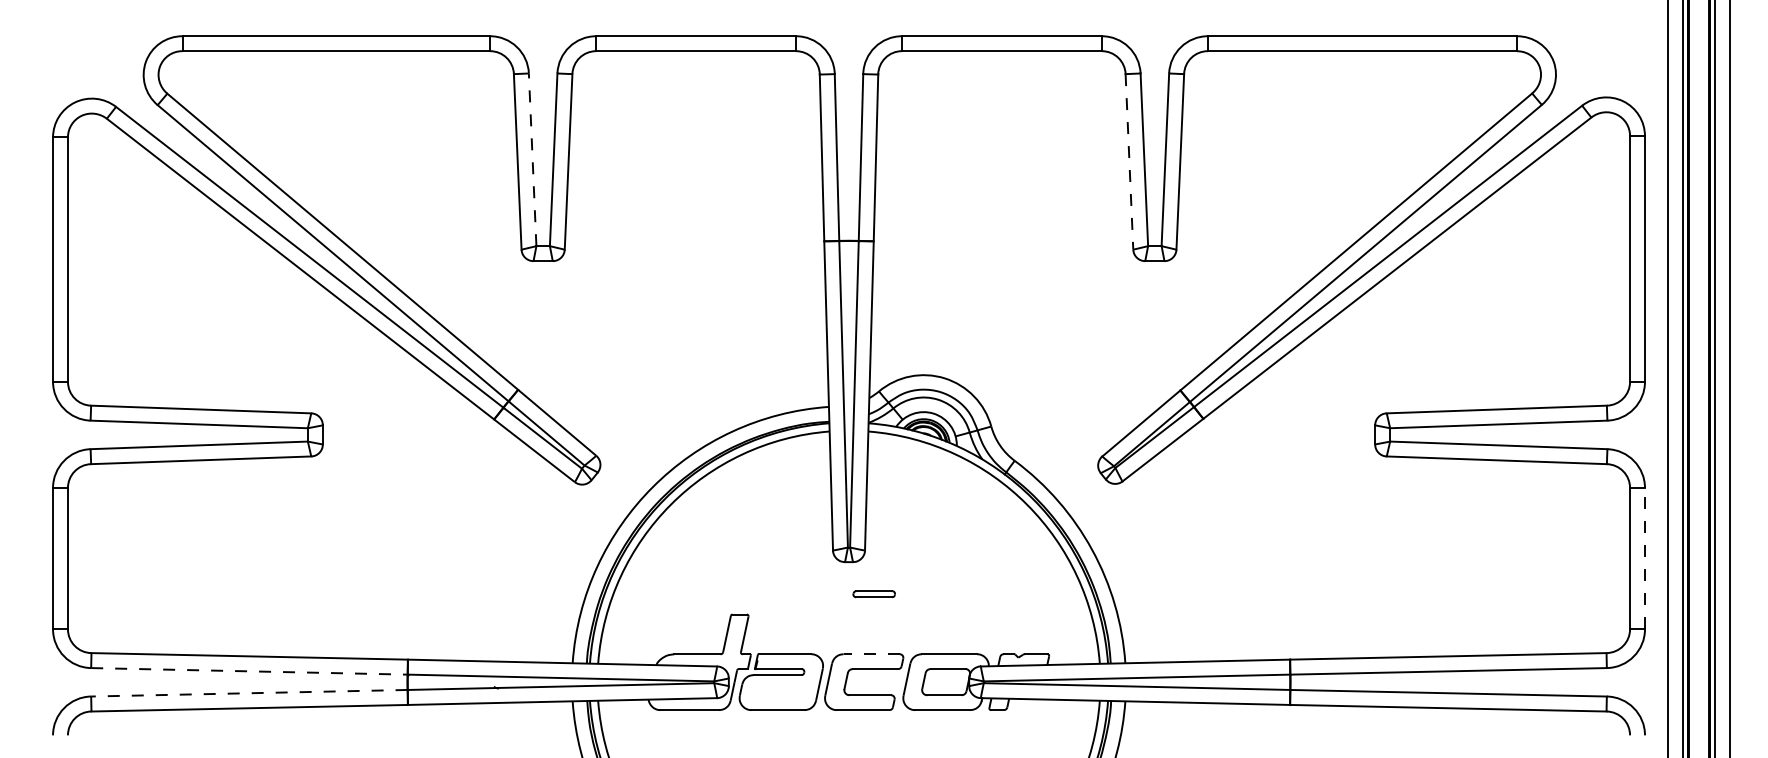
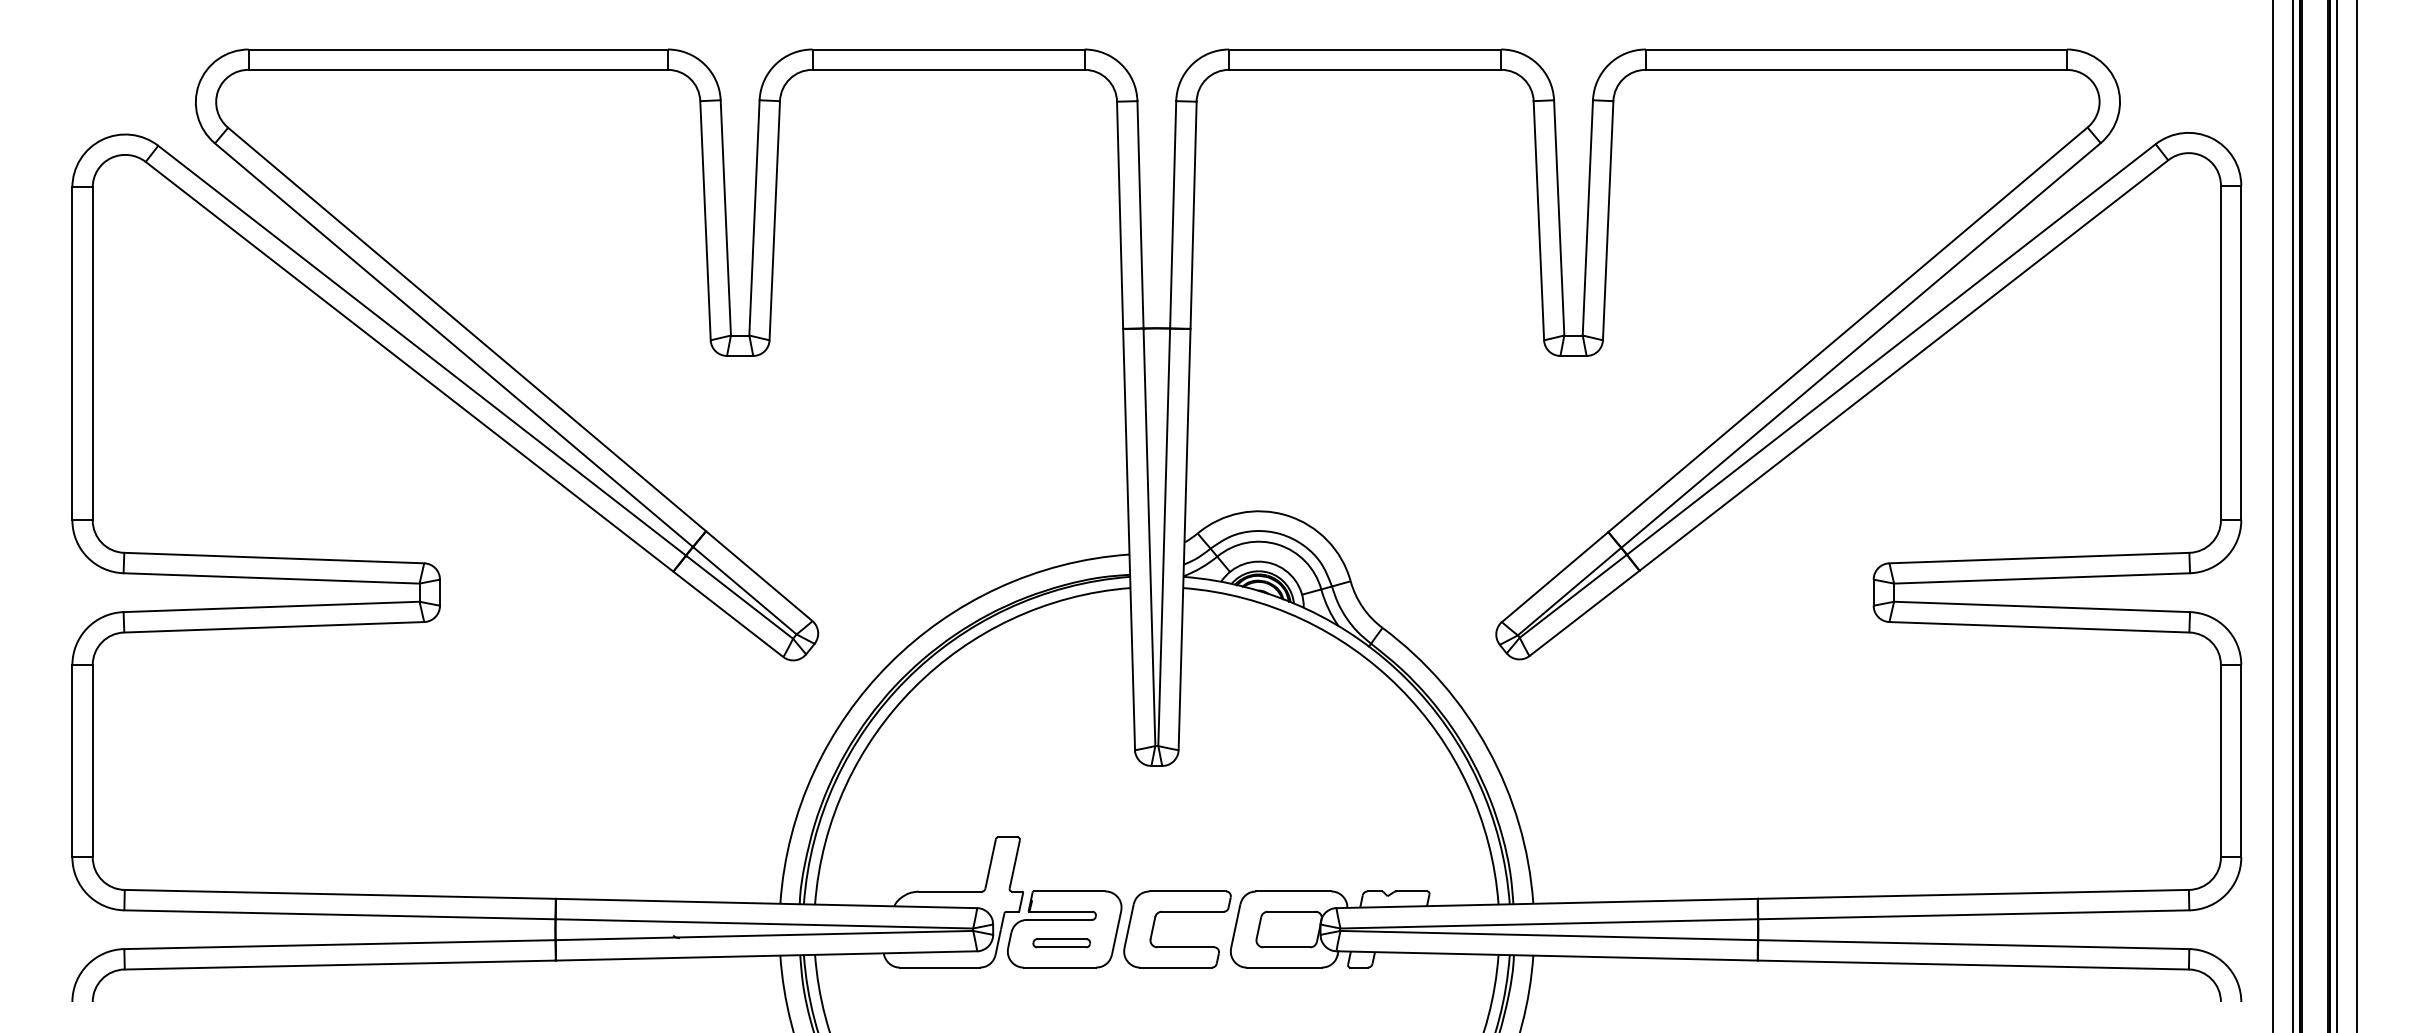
line: (532, 159) -> (725, 217), dashed -> solid
line: (1129, 161) -> (1538, 220), dashed -> solid
line: (1645, 558) -> (2241, 761), dashed -> solid
part: (873, 594) -> (1060, 943), moved
line: (871, 654) -> (1187, 891), dashed -> solid
line: (249, 671) -> (340, 915), dashed -> solid
line: (248, 693) -> (338, 944), dashed -> solid

